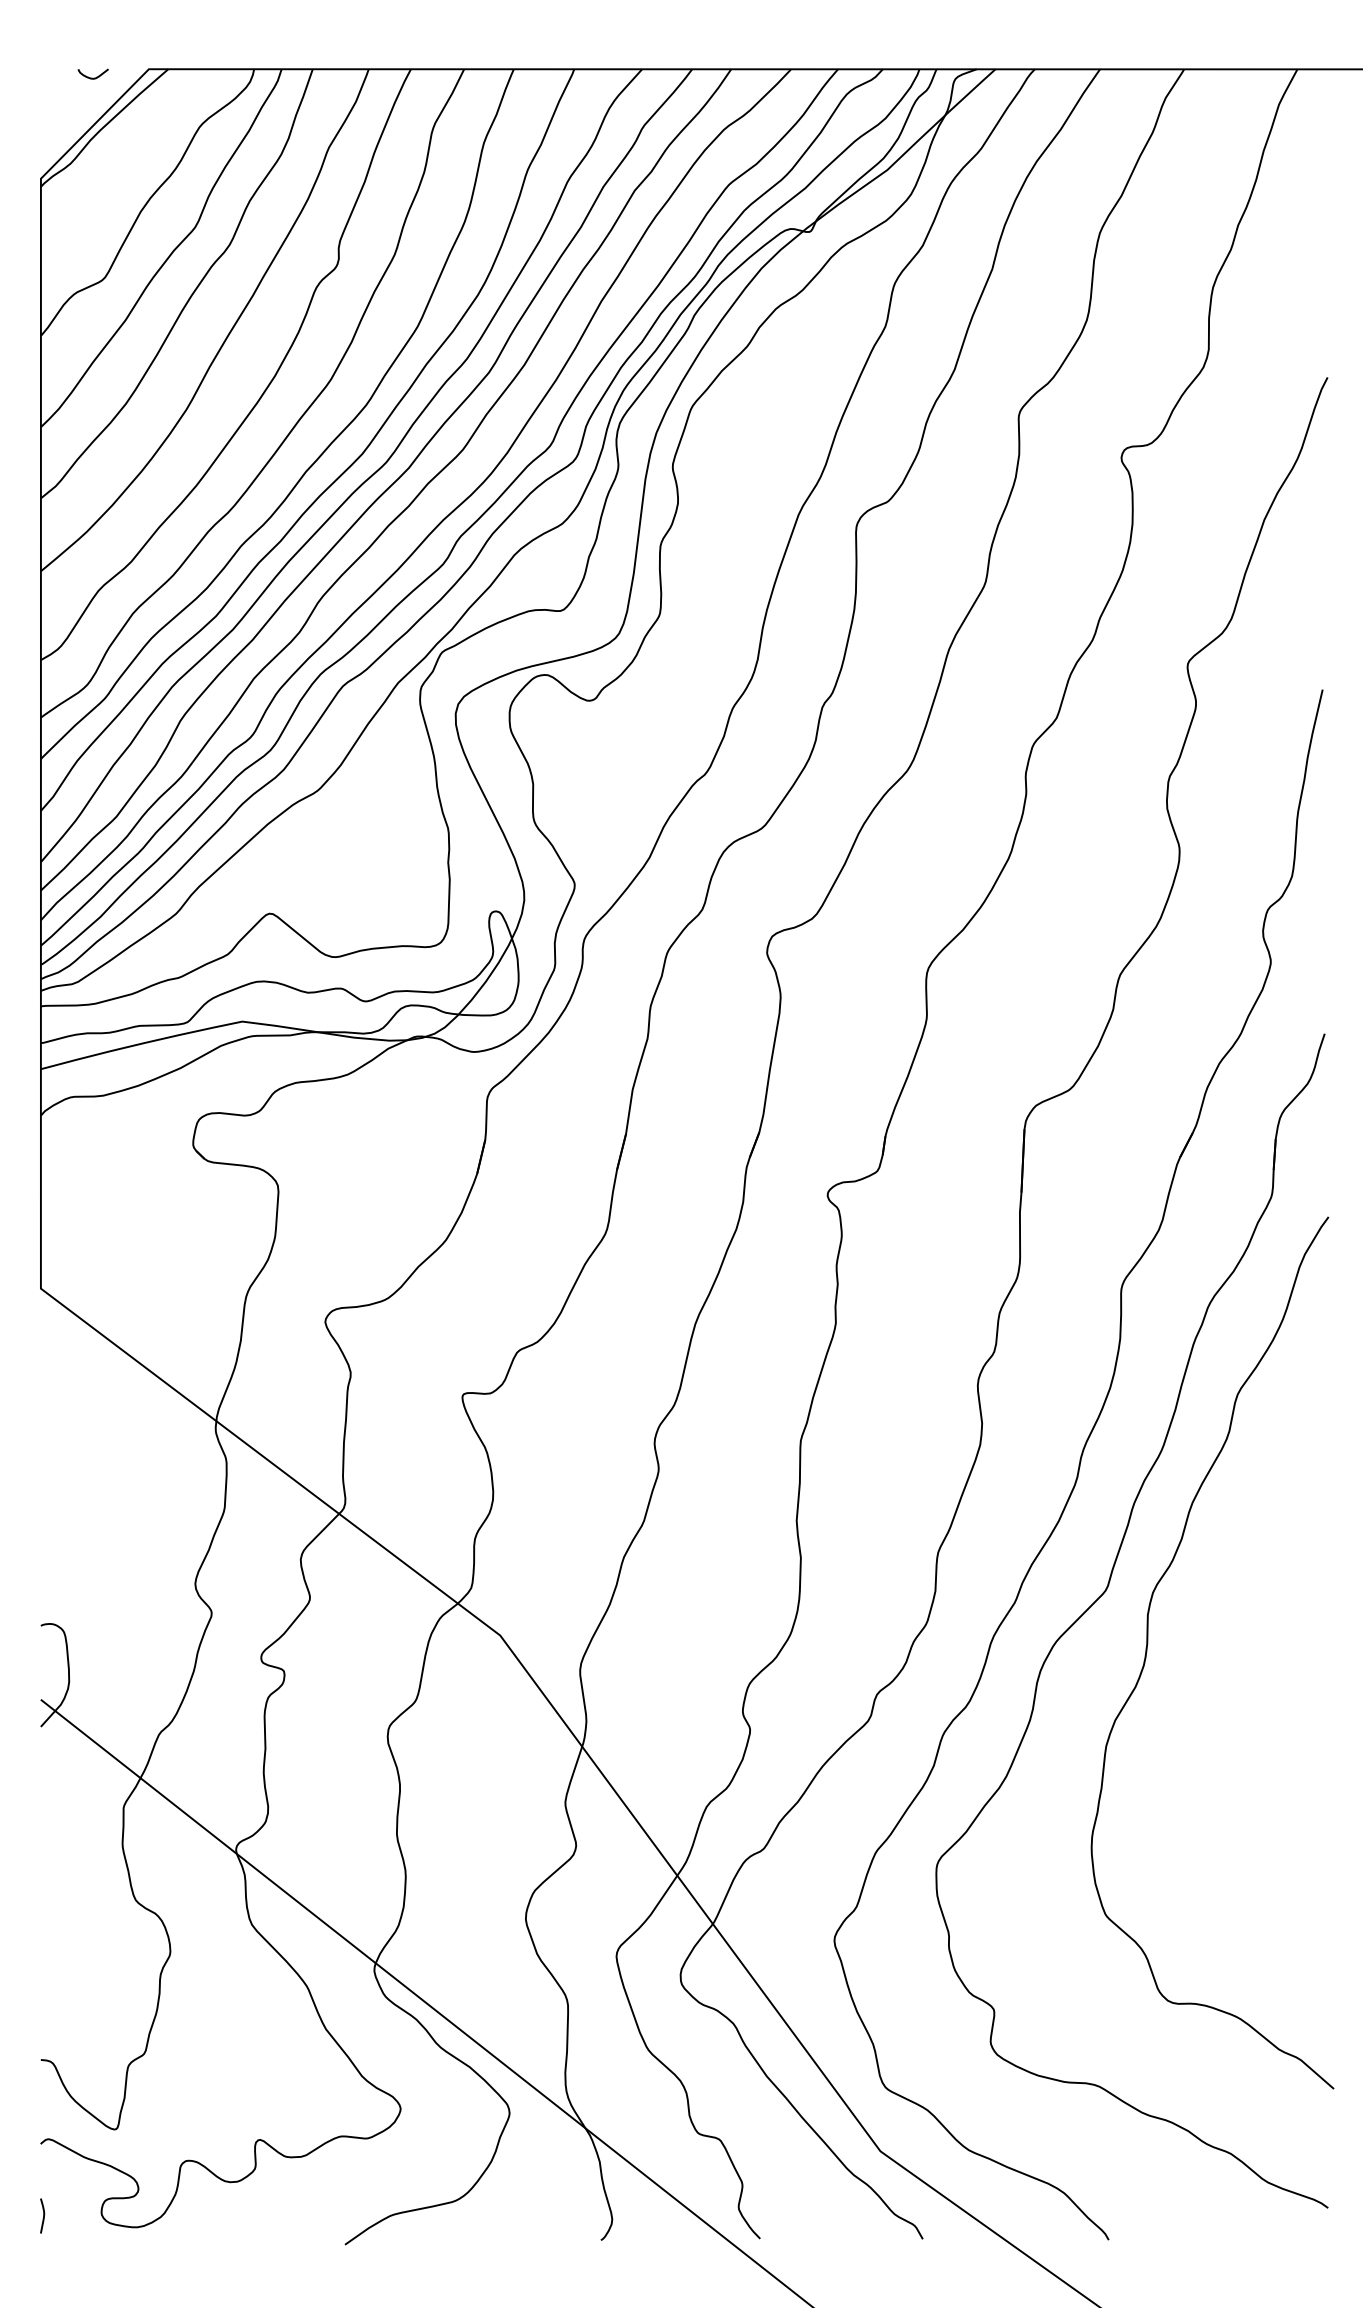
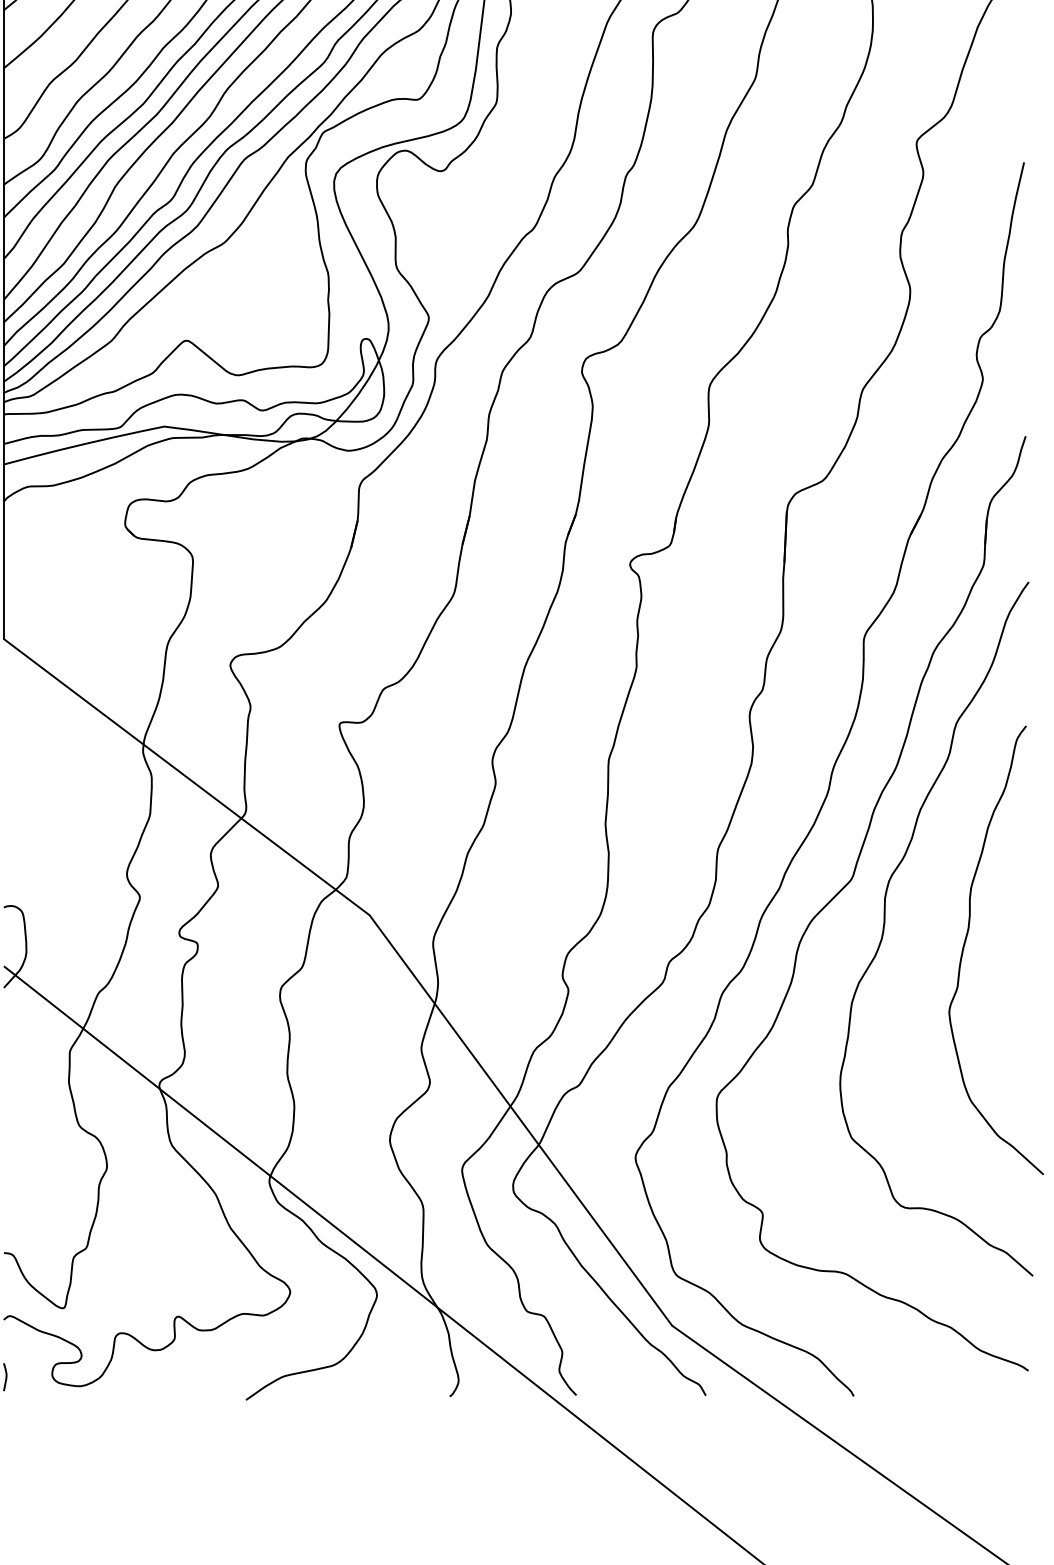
curve: (1250, 1666) -> (966, 939), added

